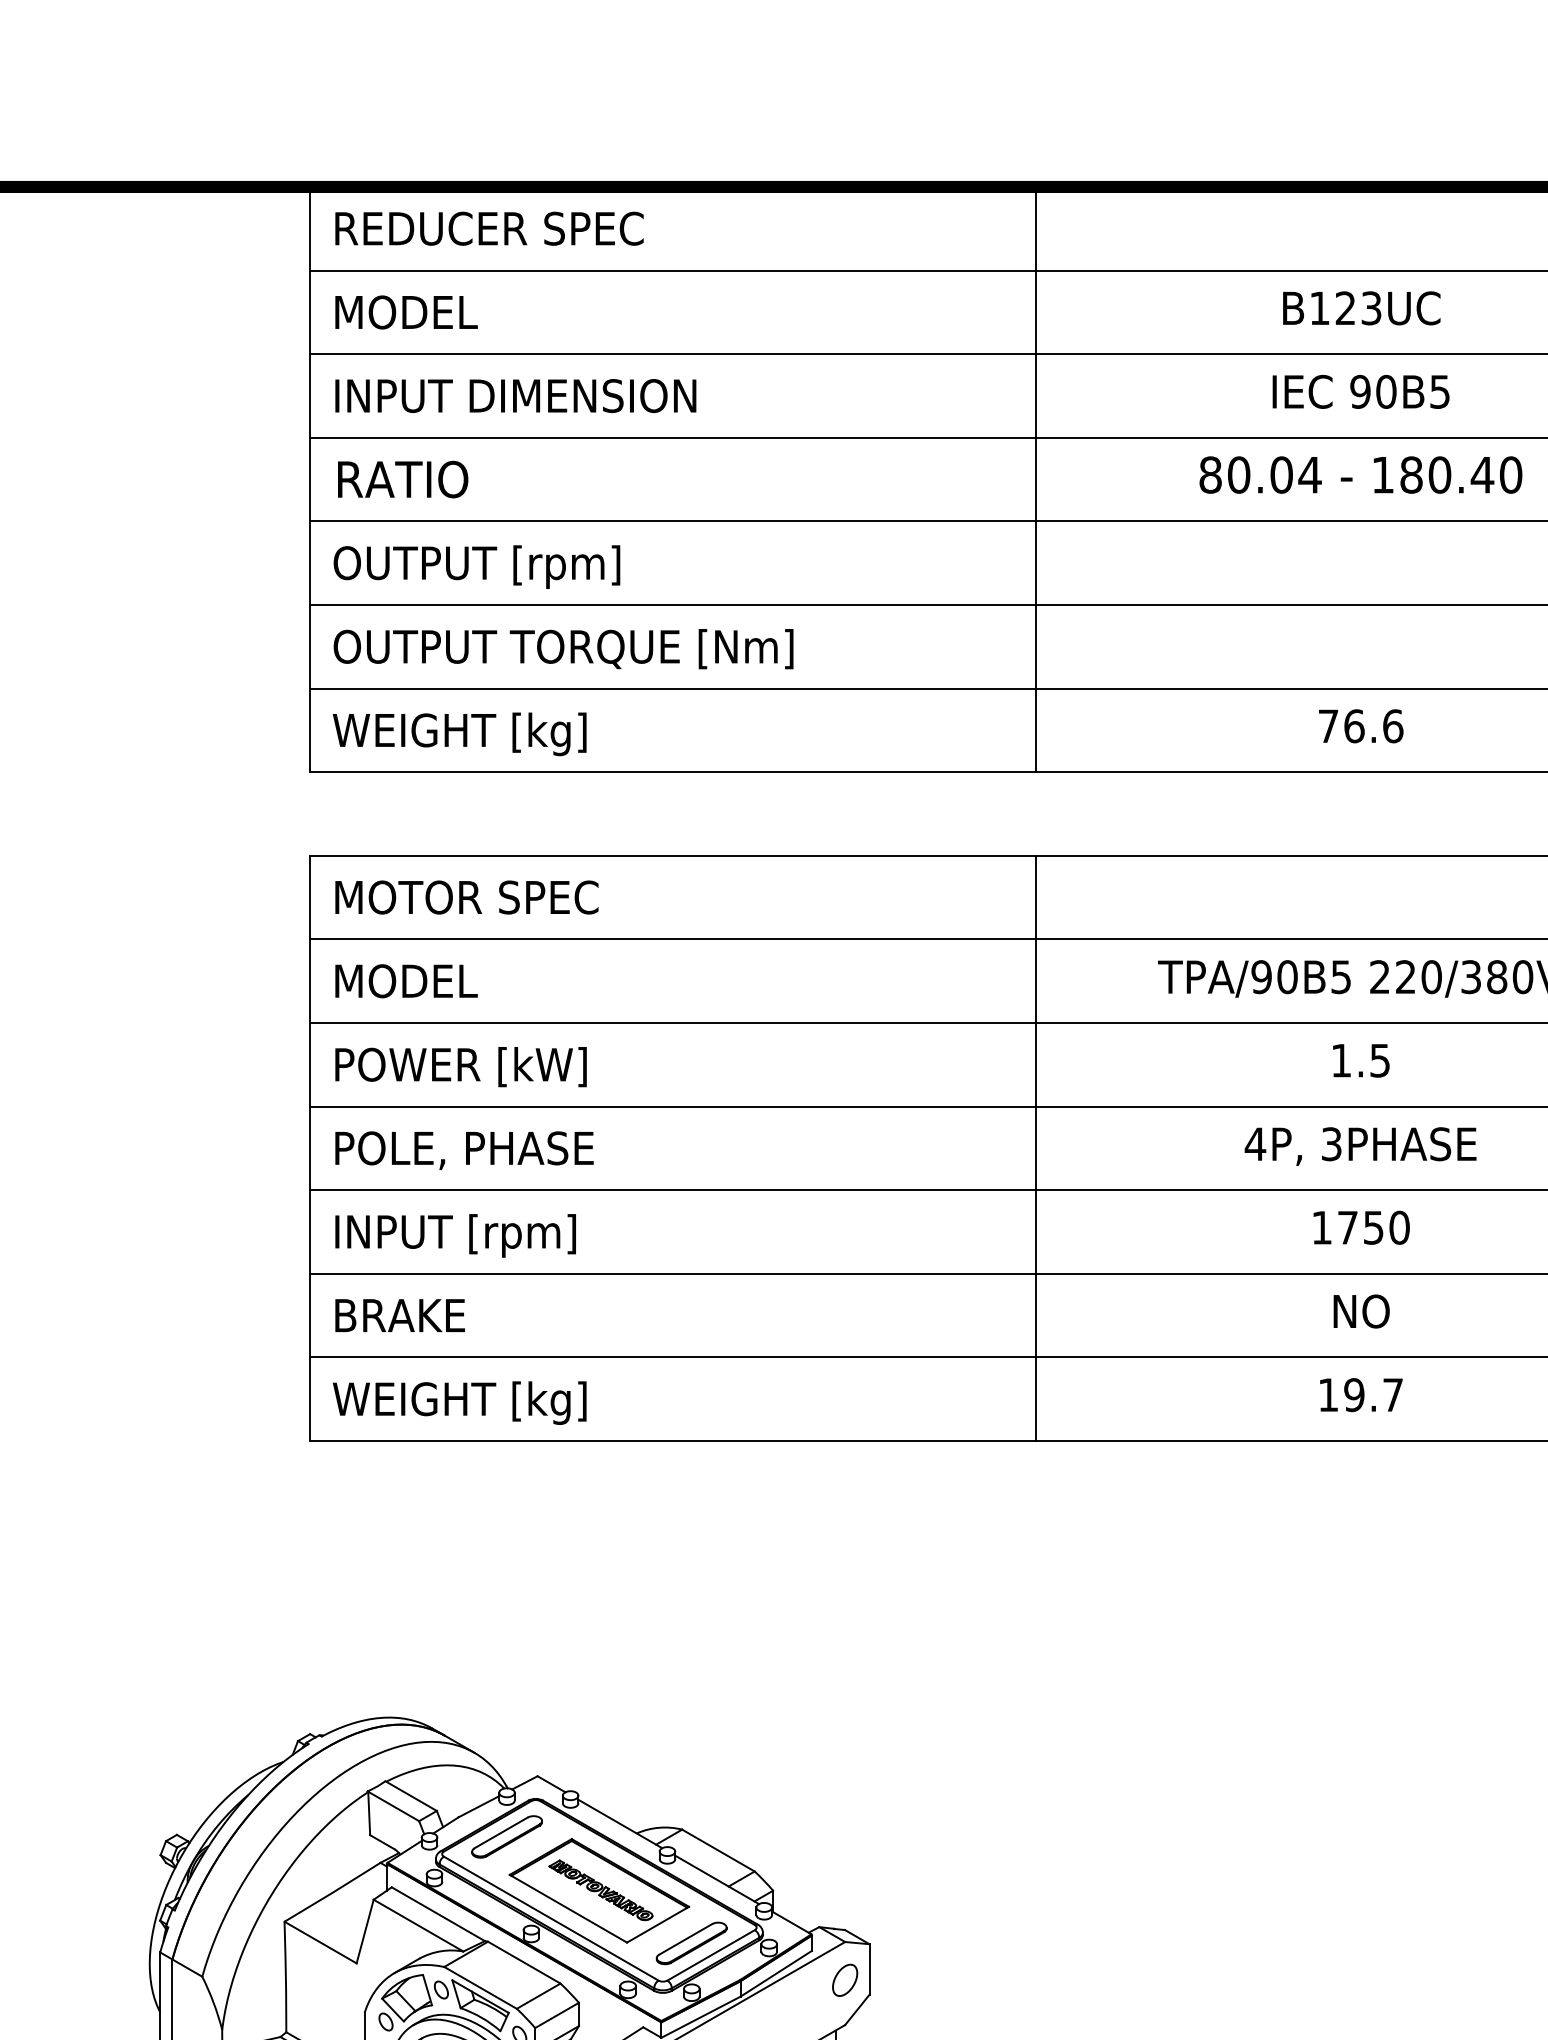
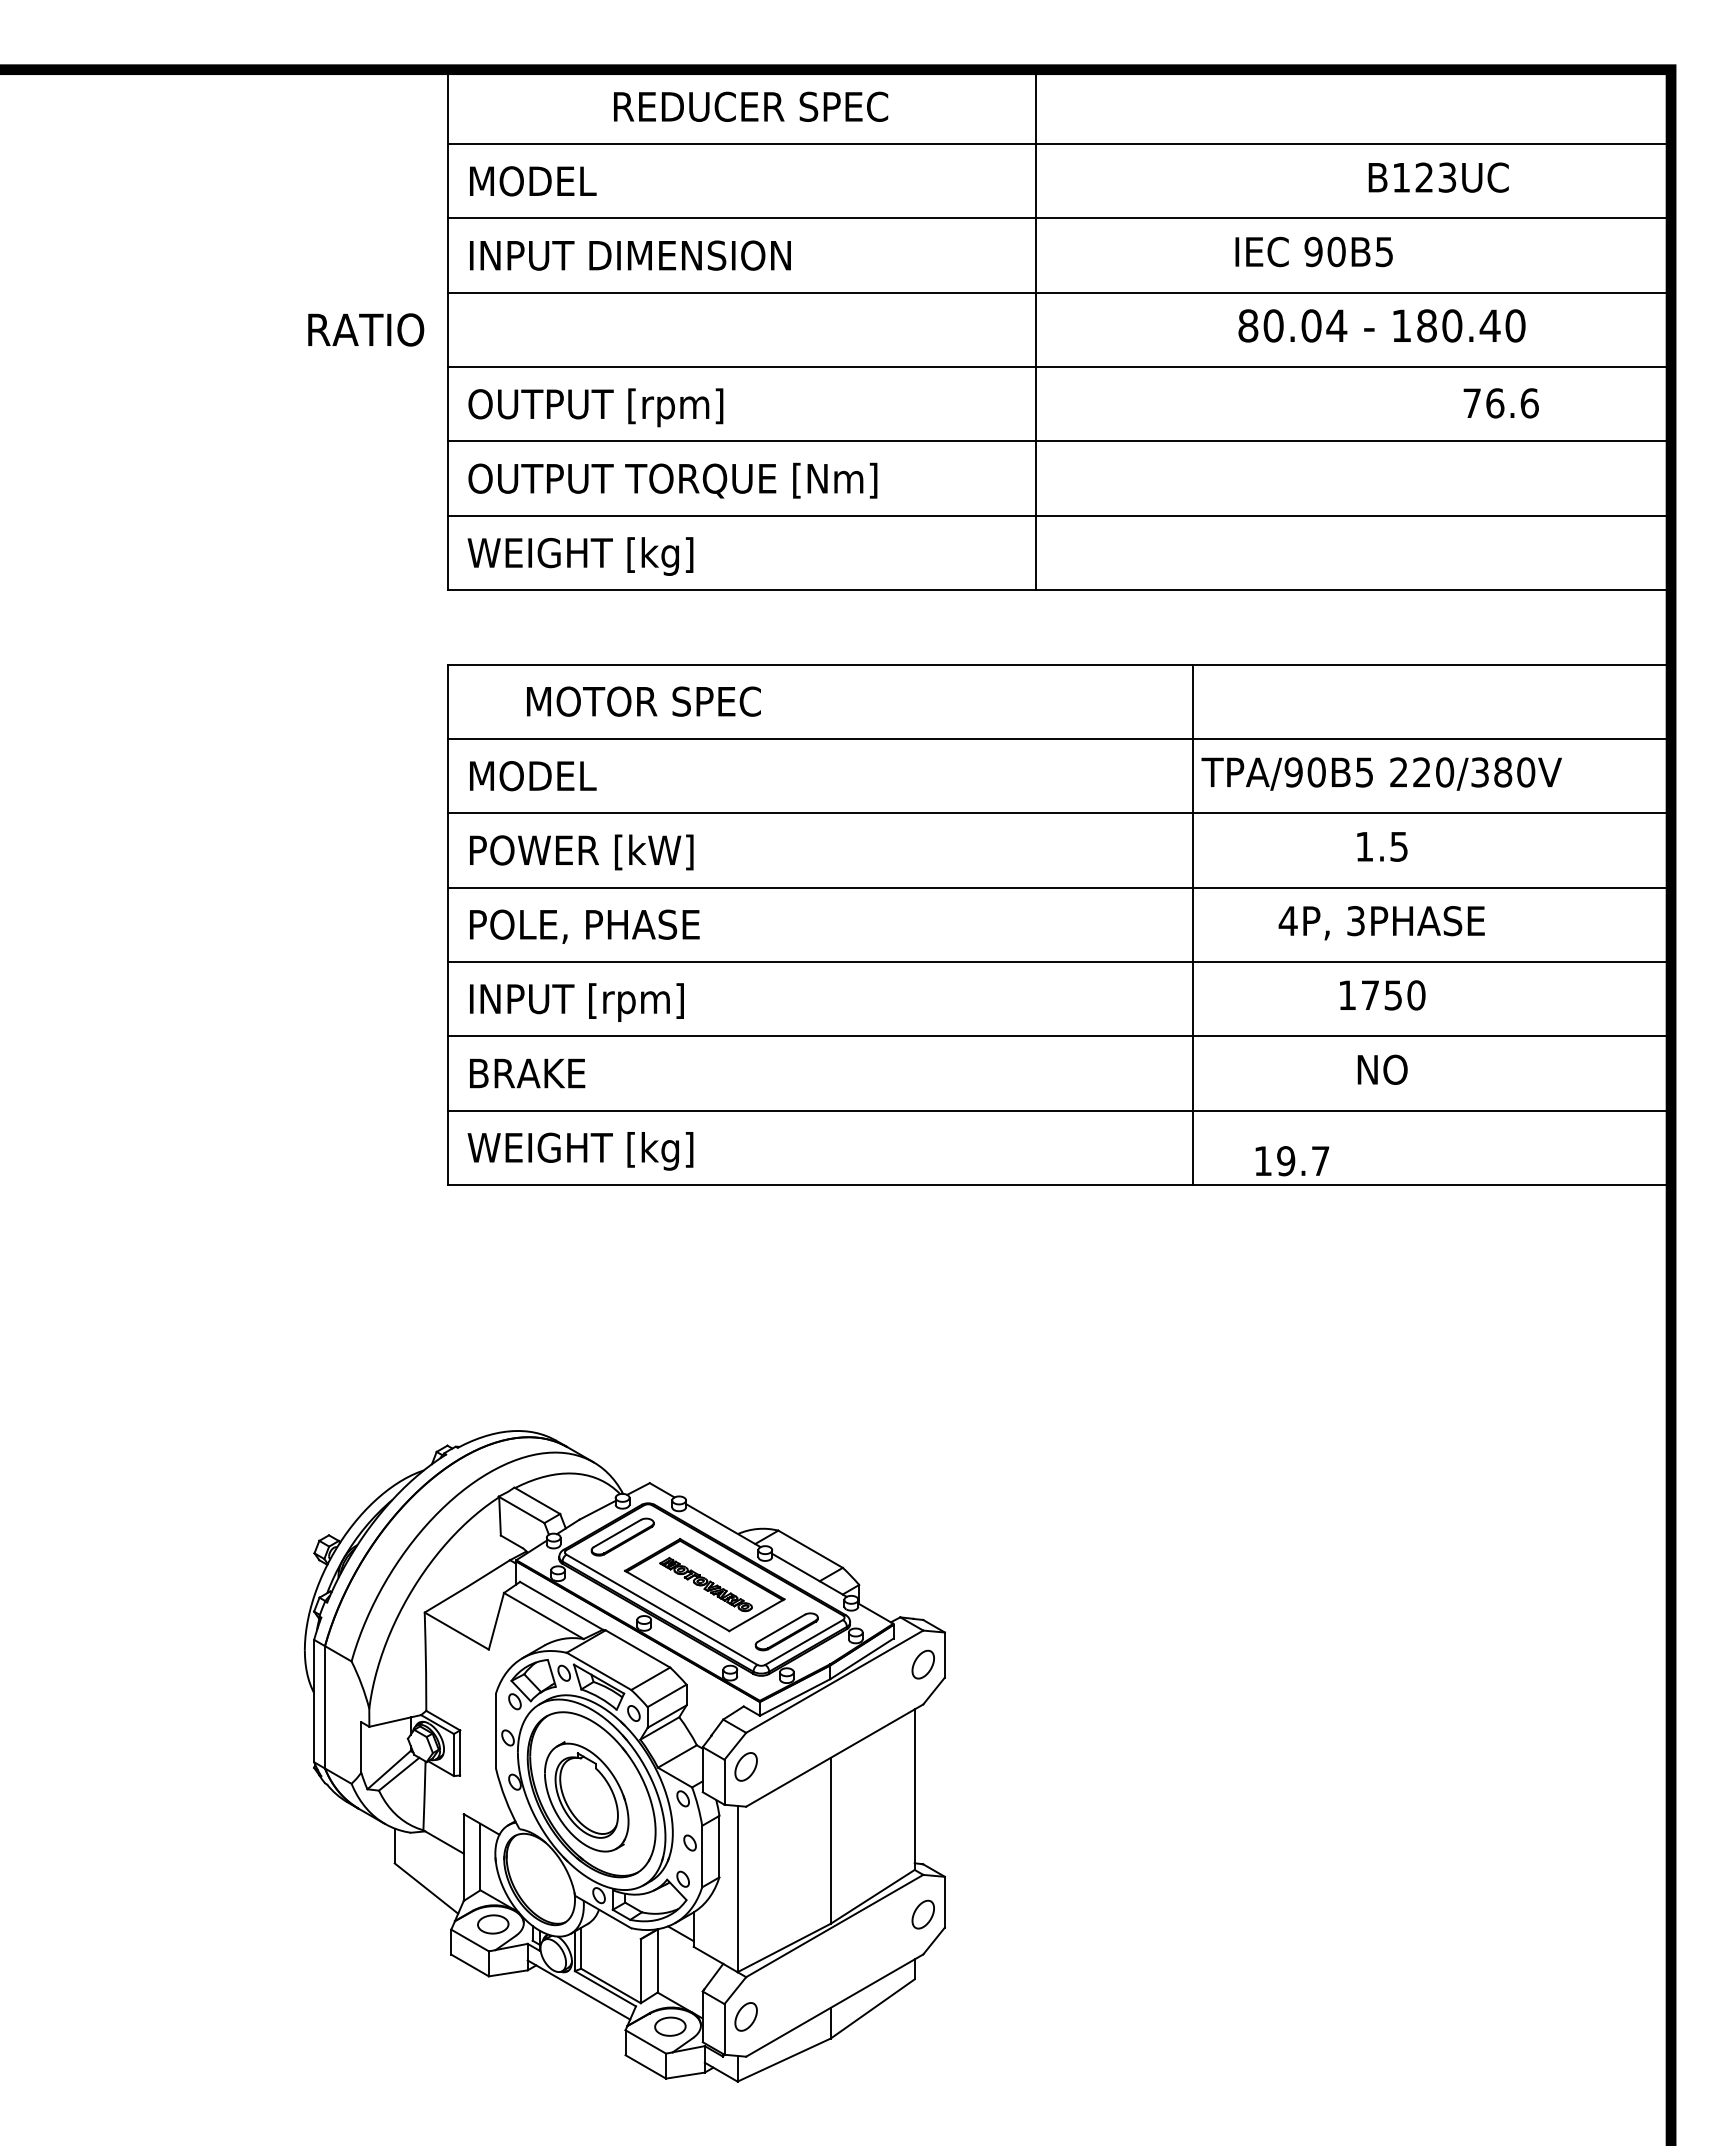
text: (490, 228) -> (751, 106), moved
text: (1361, 308) -> (1438, 177), moved
text: (1360, 391) -> (1313, 251), moved
text: (403, 479) -> (366, 329), moved
line: (1036, 479) -> (1036, 329), moved
text: (1360, 726) -> (1500, 403), moved
text: (466, 897) -> (643, 701), moved
line: (1036, 1148) -> (1193, 924), moved
text: (1361, 1395) -> (1292, 1161), moved

